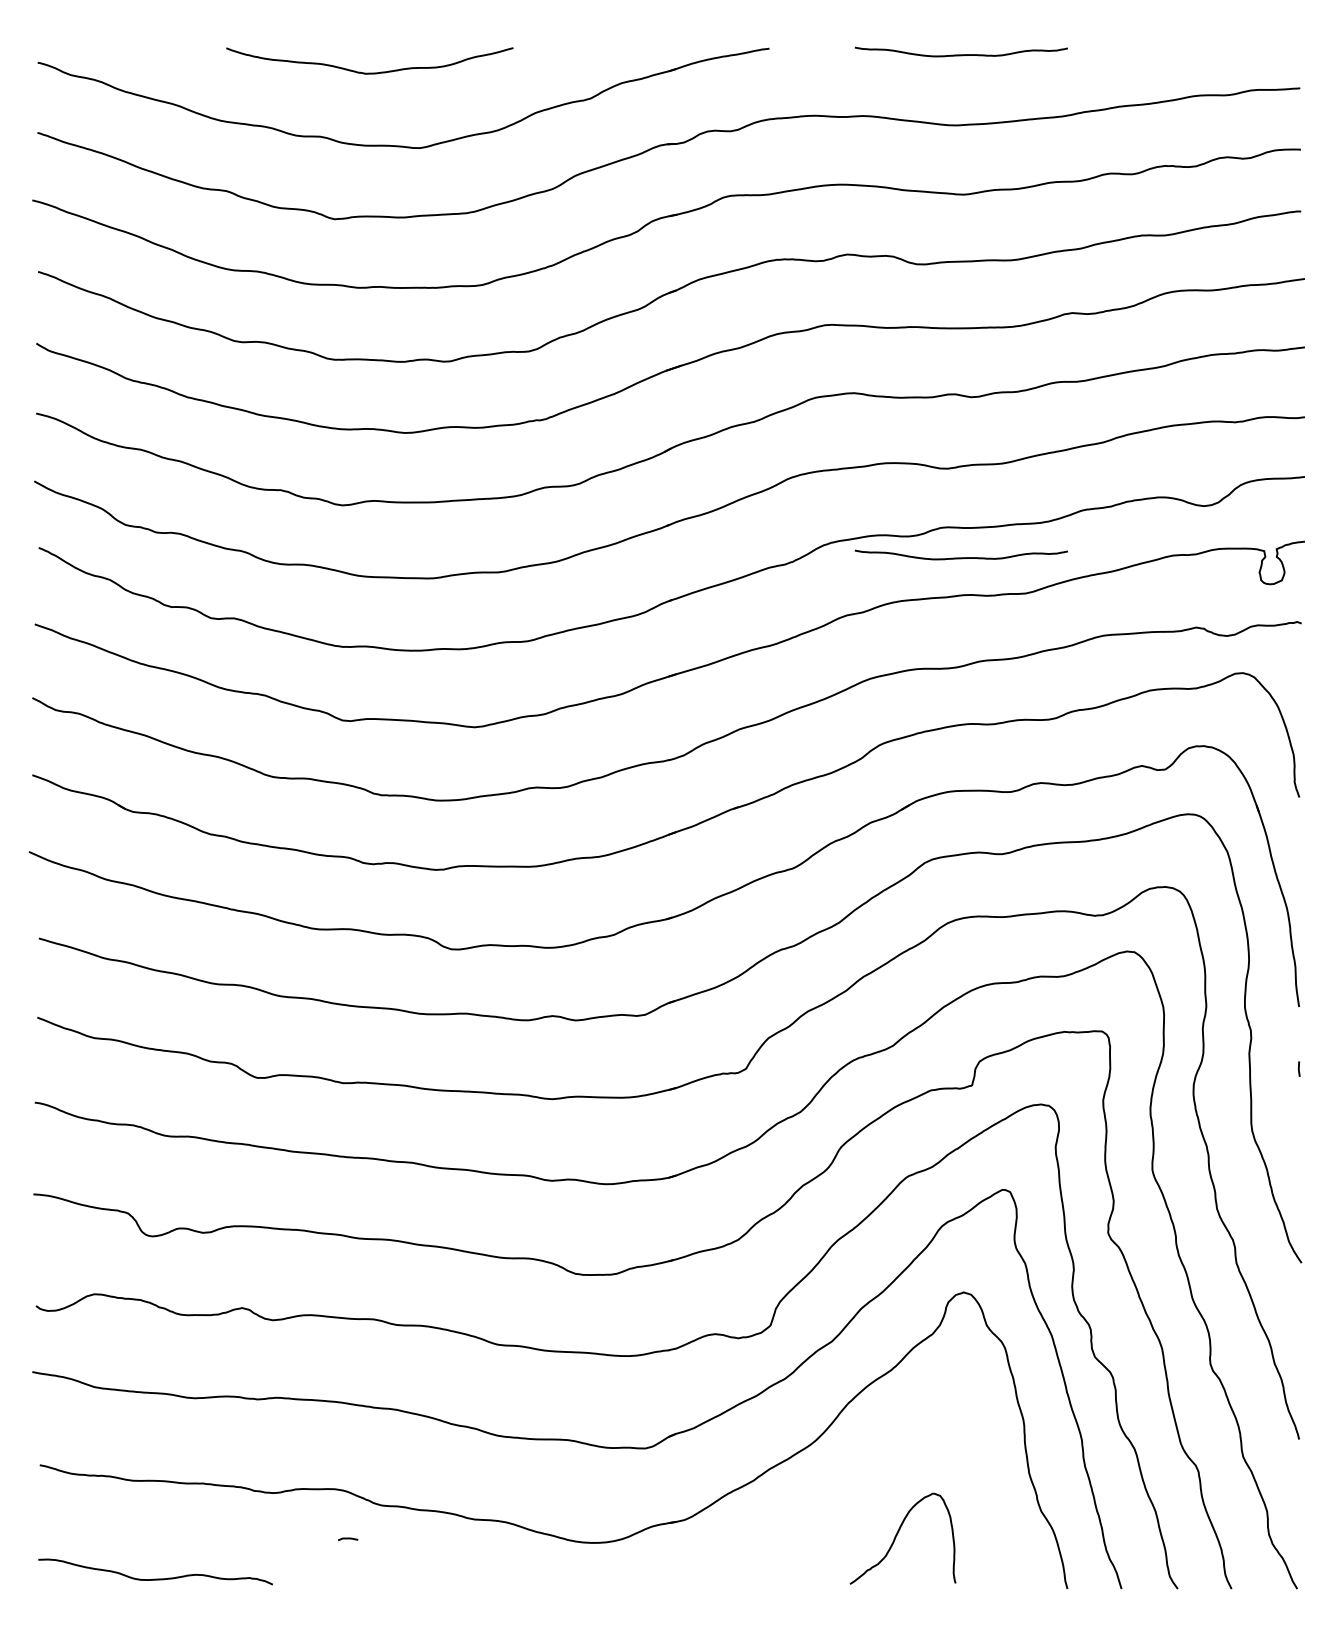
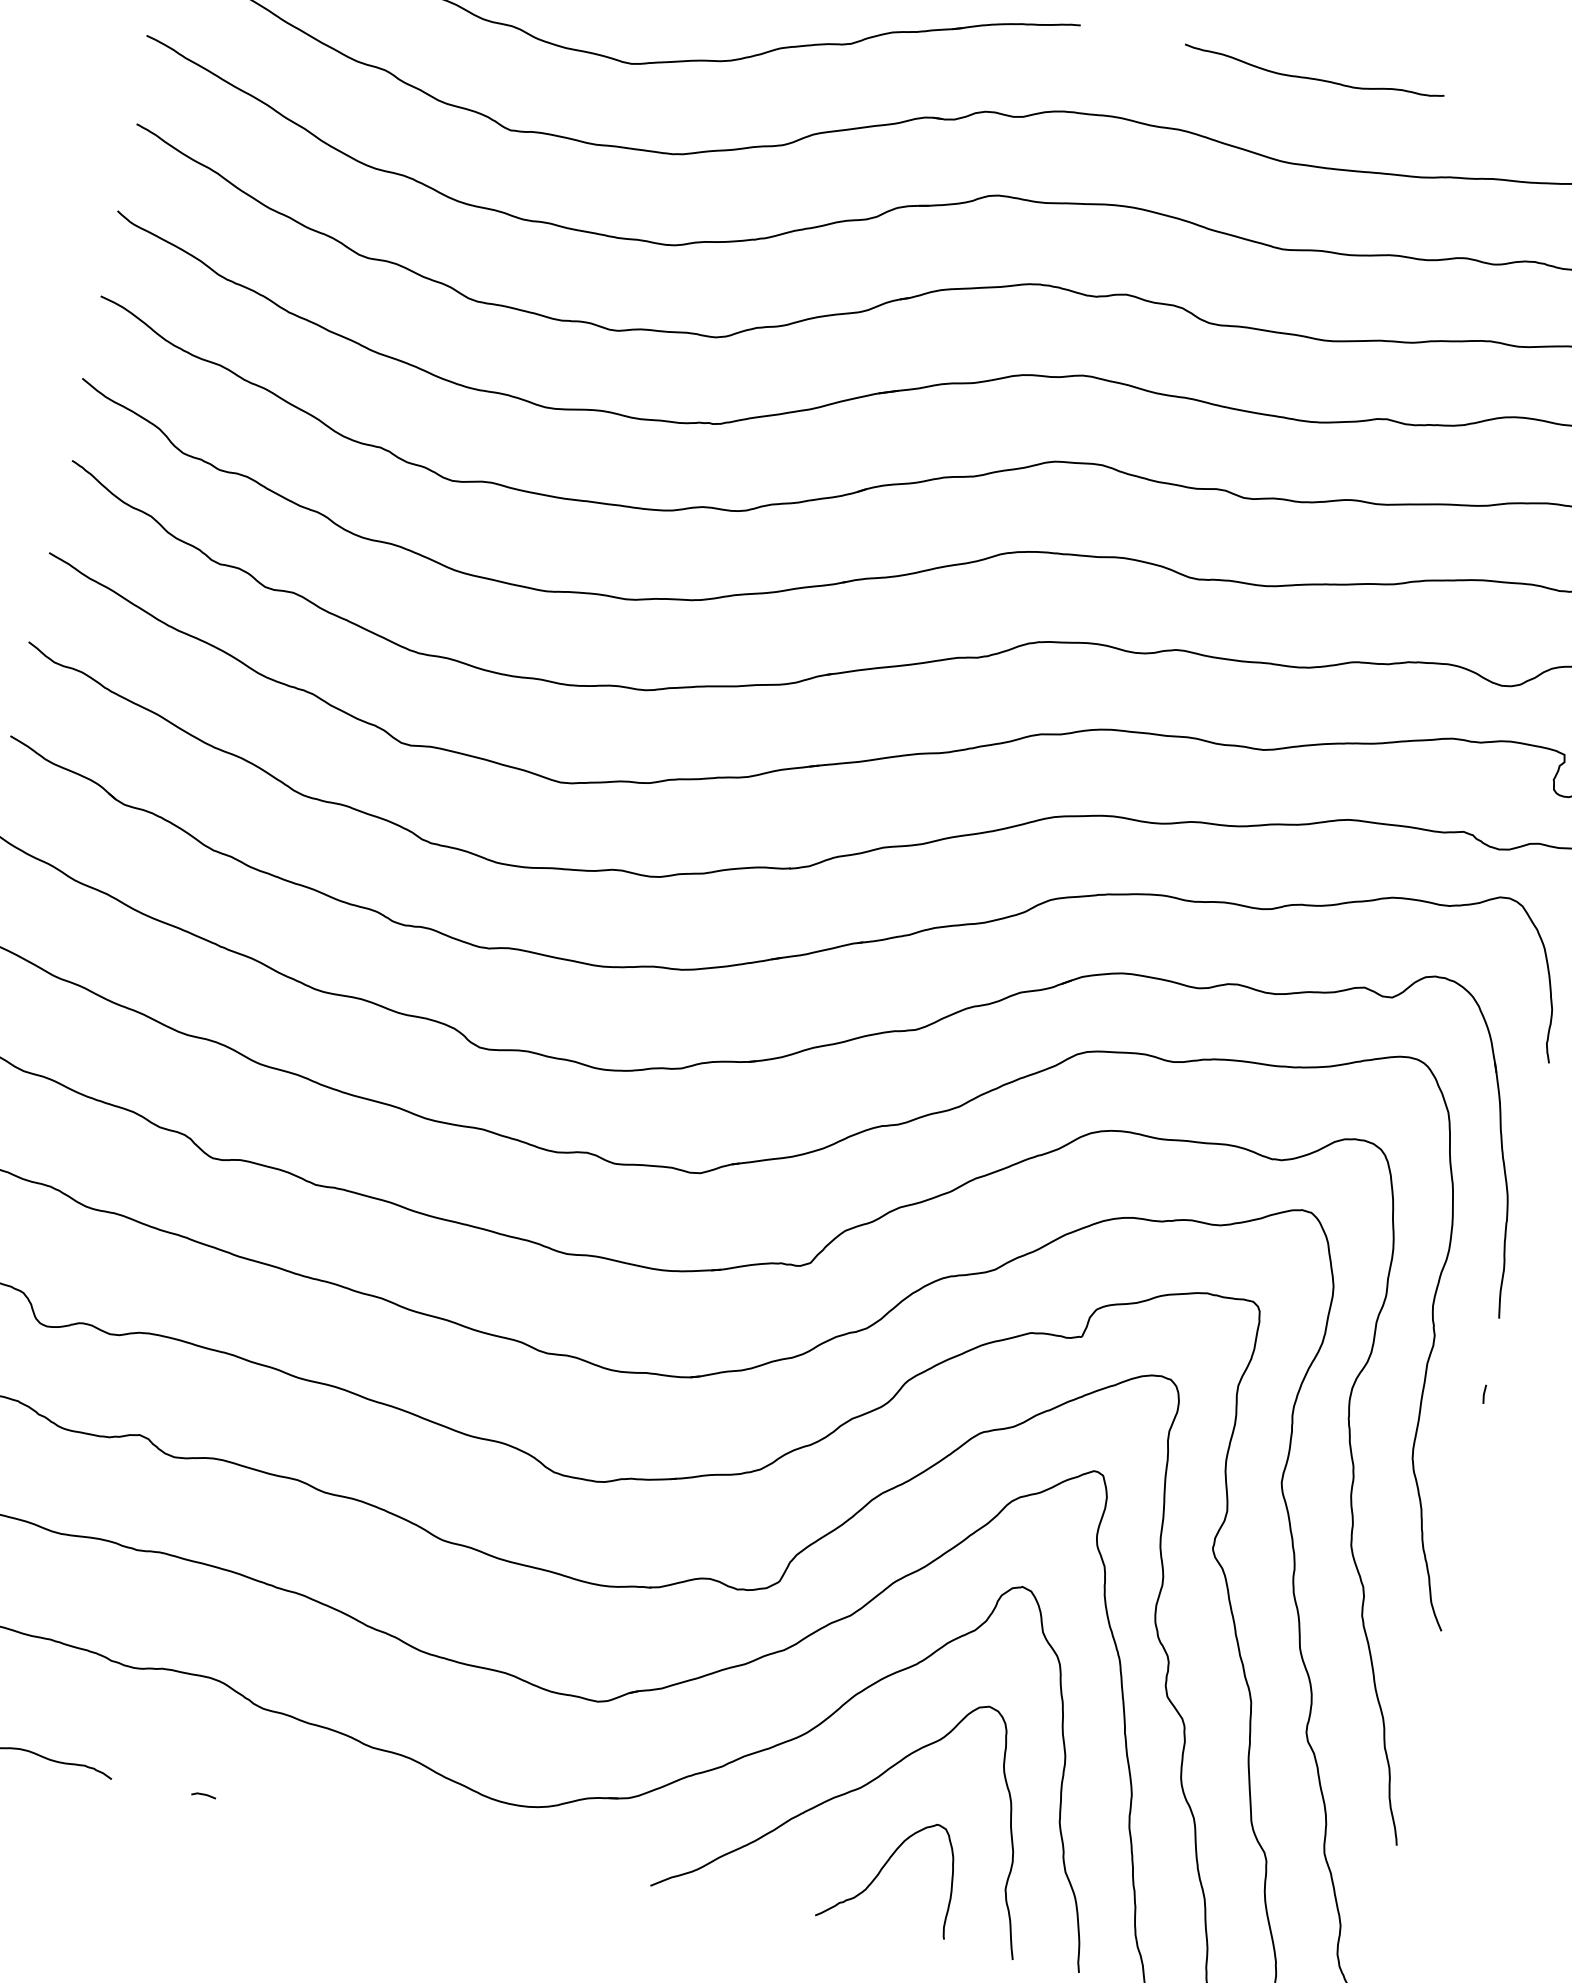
curve: (960, 557) -> (1192, 690), removed
curve: (858, 1482) -> (849, 1793), added
curve: (348, 1539) -> (204, 1795), moved

